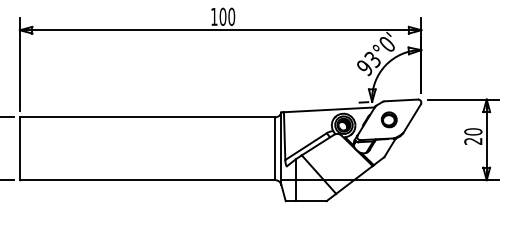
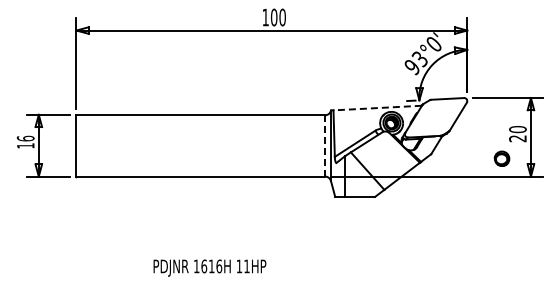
line: (329, 110) -> (377, 108), solid -> dashed
part: (388, 119) -> (501, 158), moved
line: (275, 148) -> (325, 145), solid -> dashed

